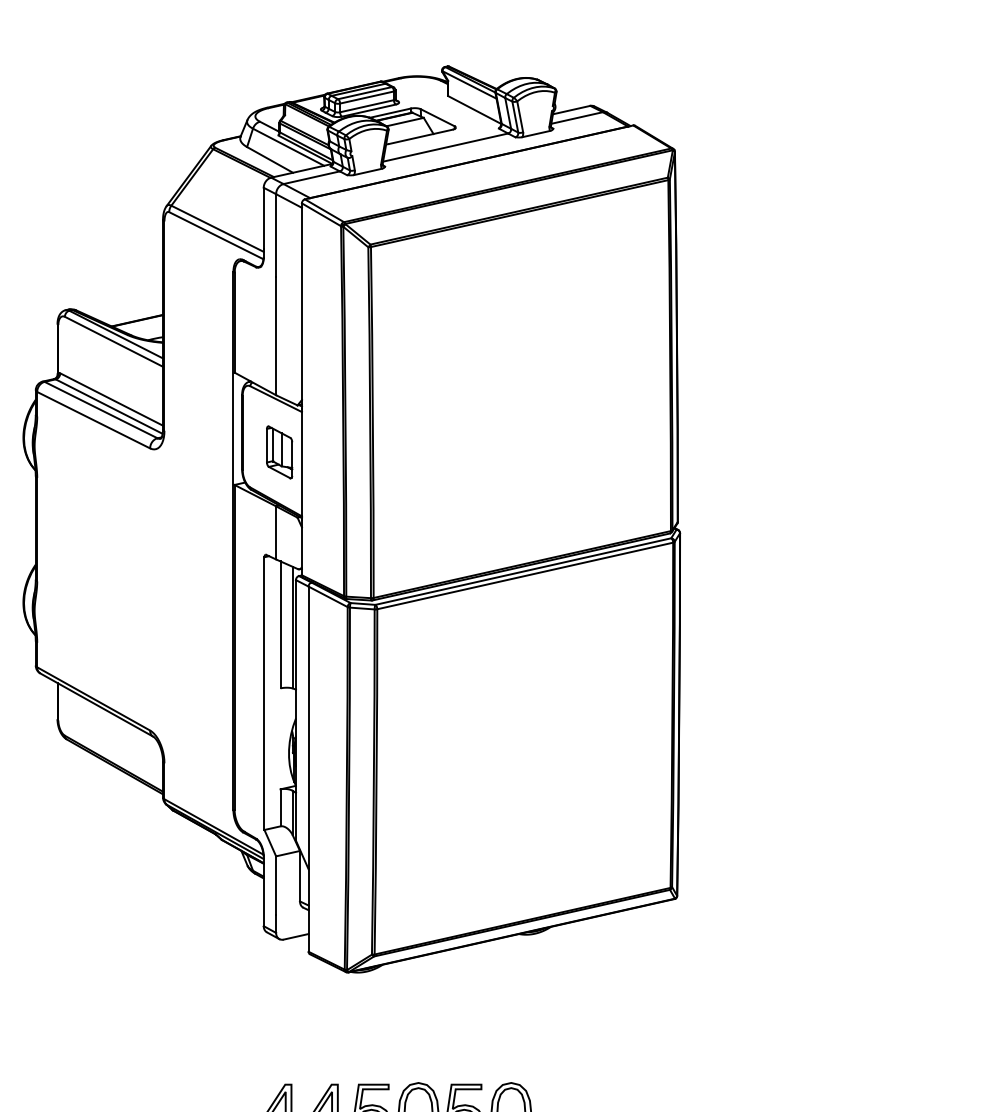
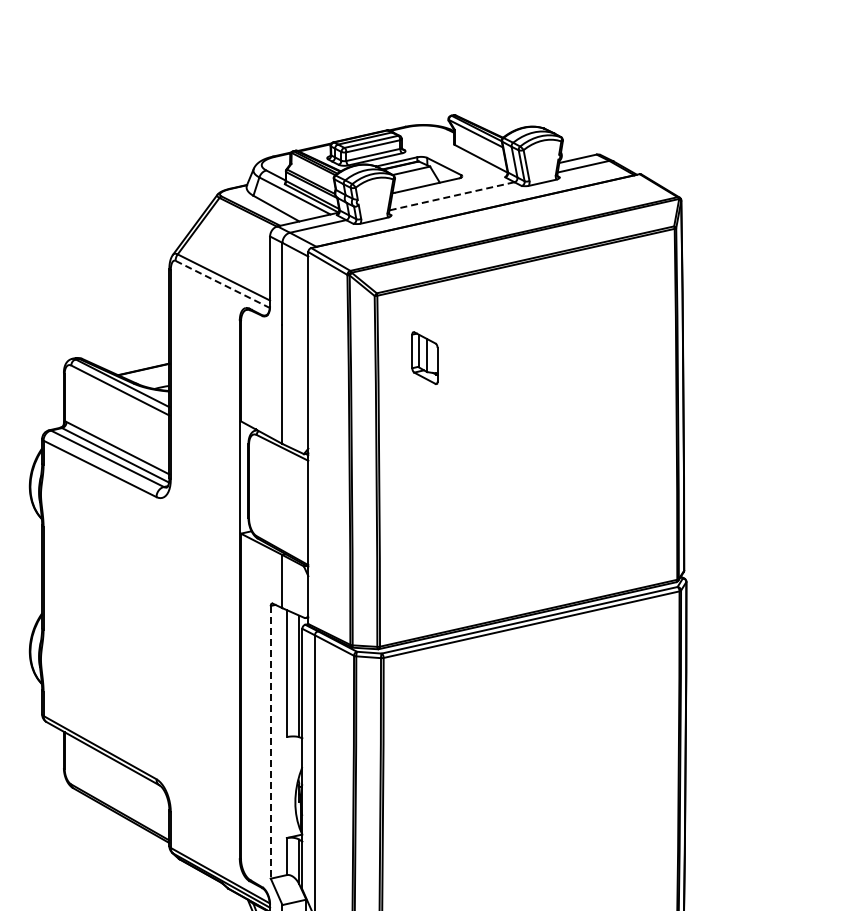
line: (445, 147) -> (451, 196), solid -> dashed
line: (216, 235) -> (222, 284), solid -> dashed
part: (279, 452) -> (424, 358), moved
line: (264, 694) -> (270, 743), solid -> dashed

